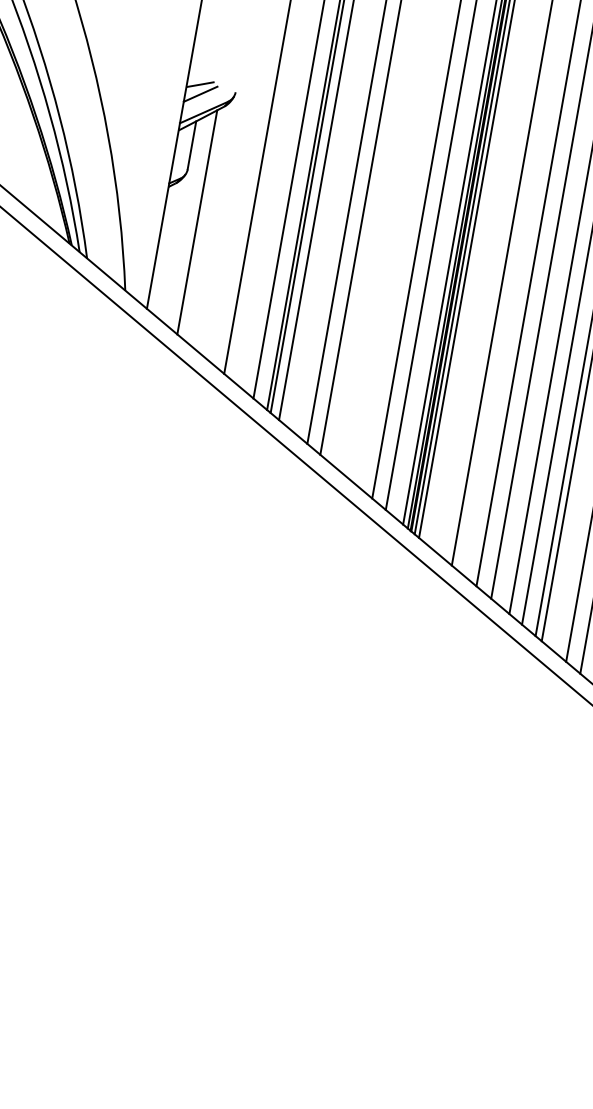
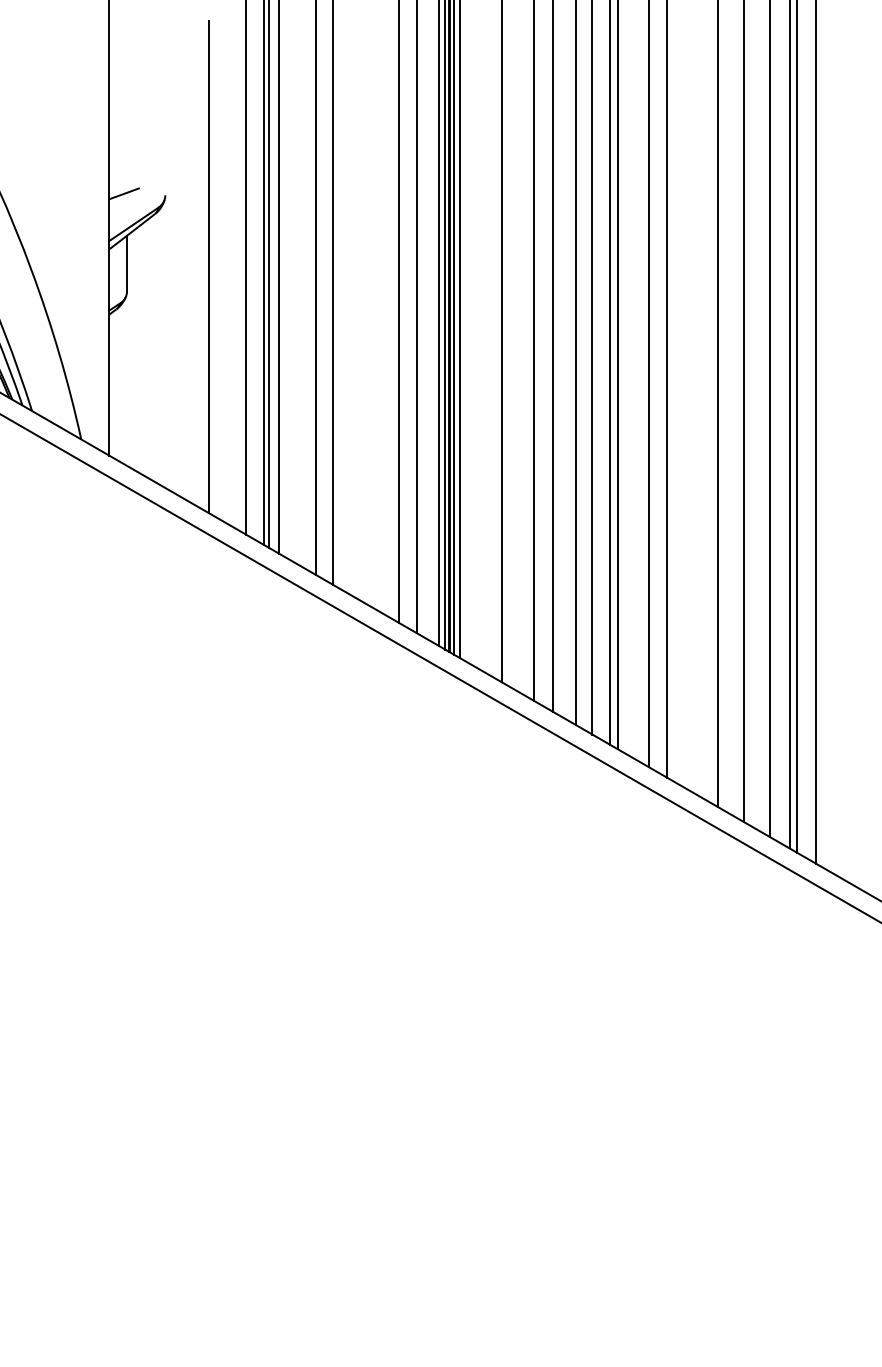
line: (200, 94) -> (126, 204), removed
line: (197, 222) -> (148, 348), removed

